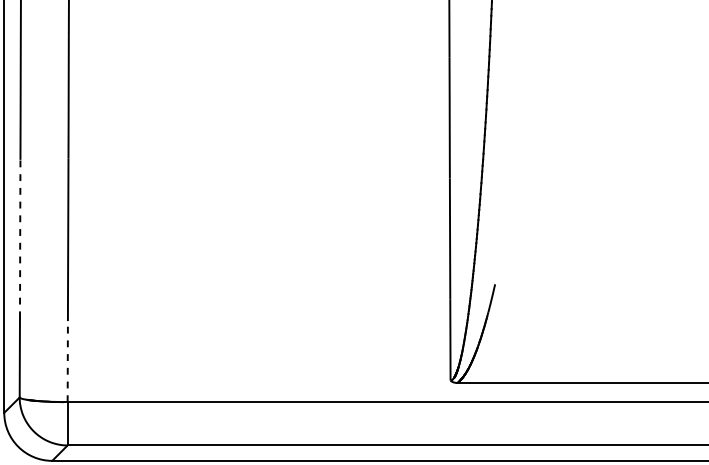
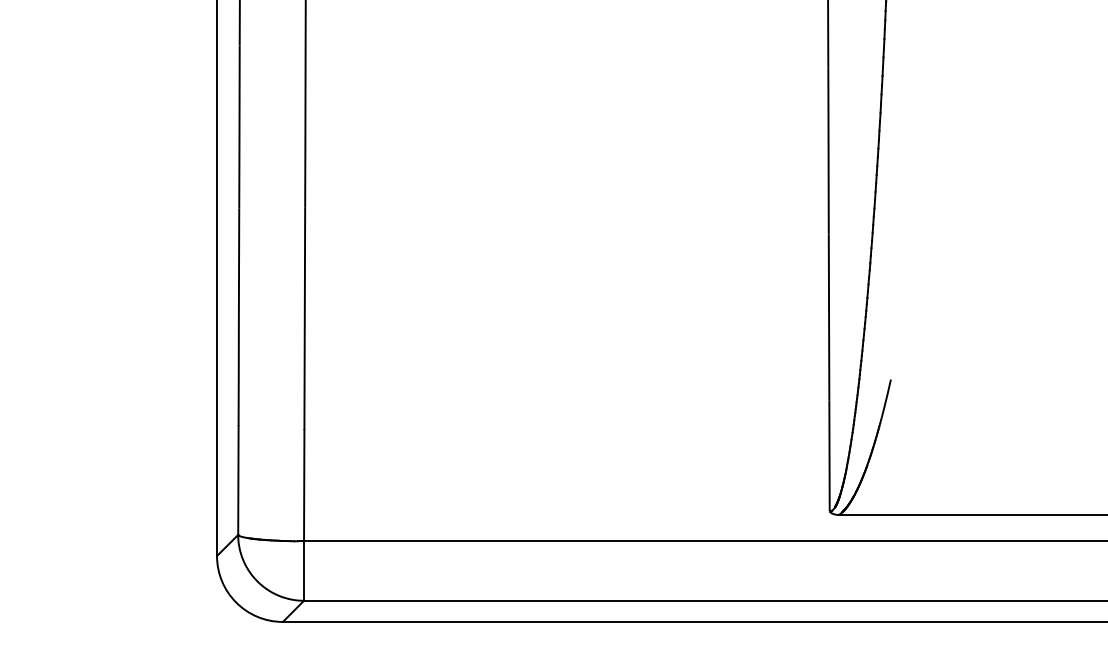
line: (19, 239) -> (238, 317), dashed -> solid
line: (67, 361) -> (304, 485), dashed -> solid

